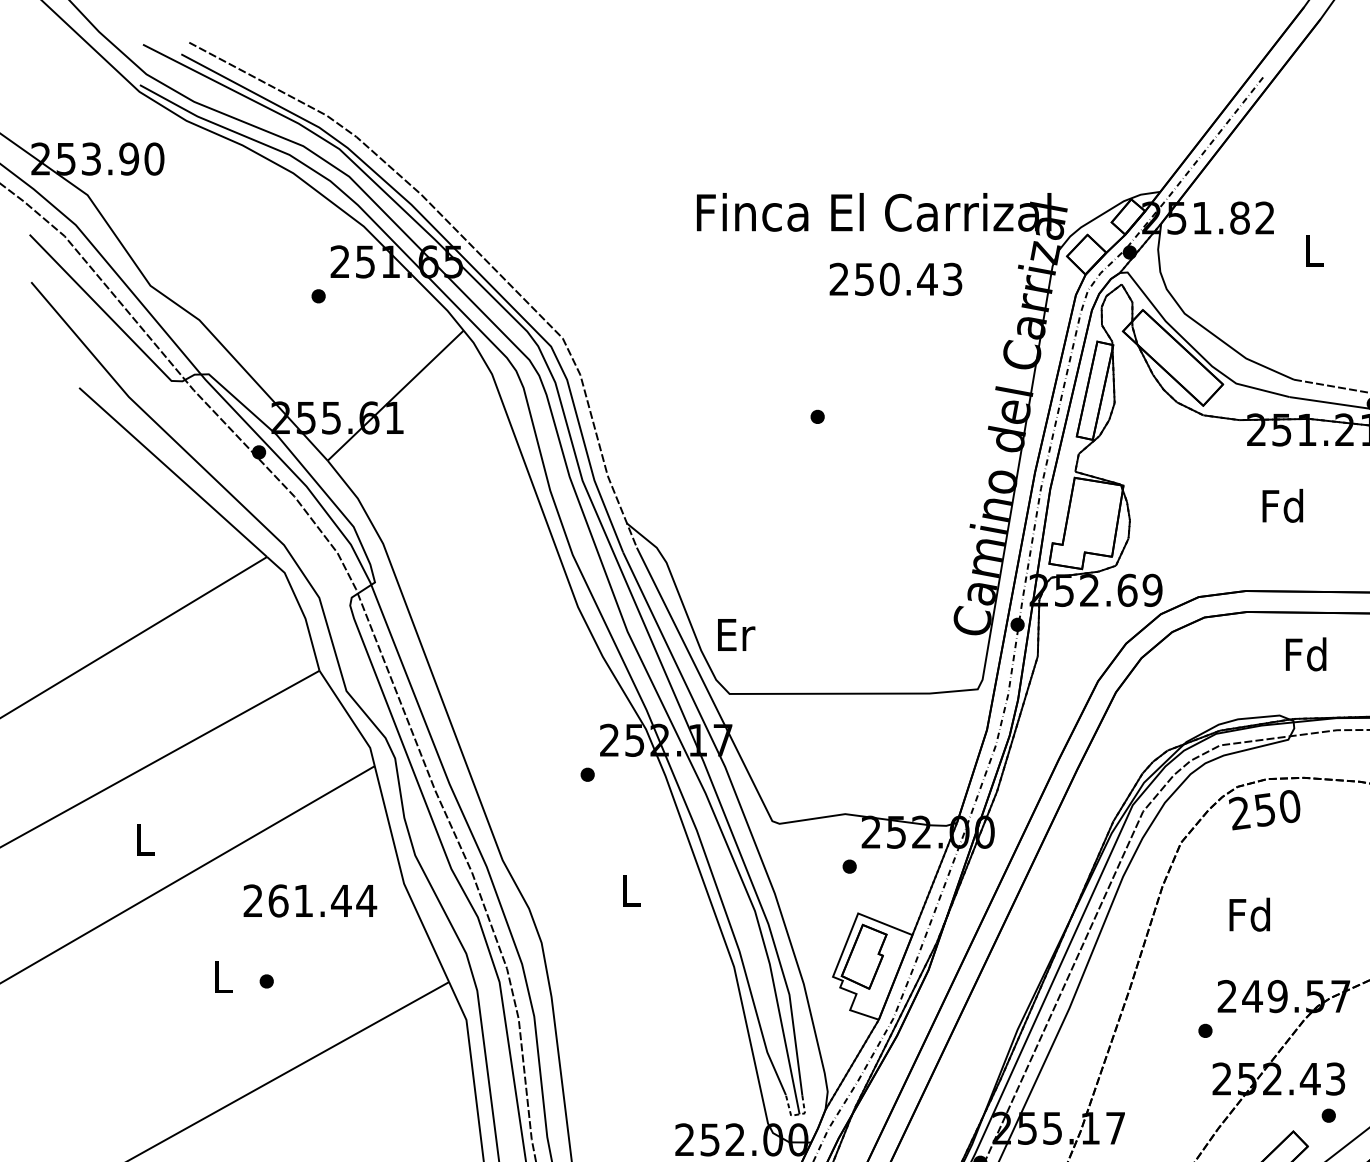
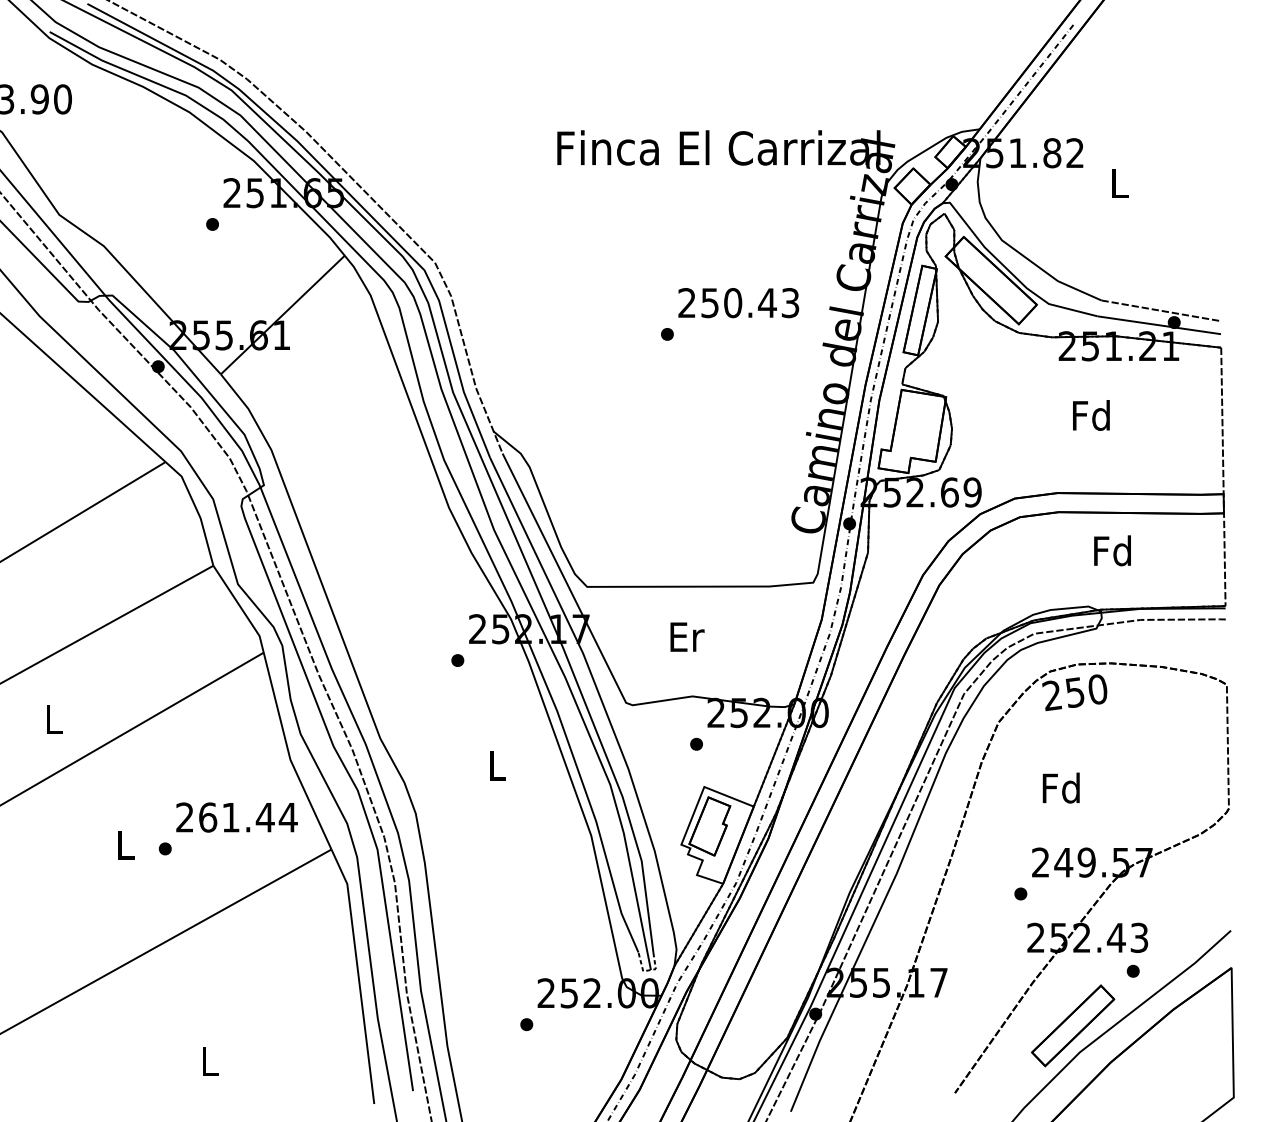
text: (895, 279) -> (738, 303), moved
text: (736, 634) -> (687, 636), moved
text: (309, 900) -> (236, 817), moved

